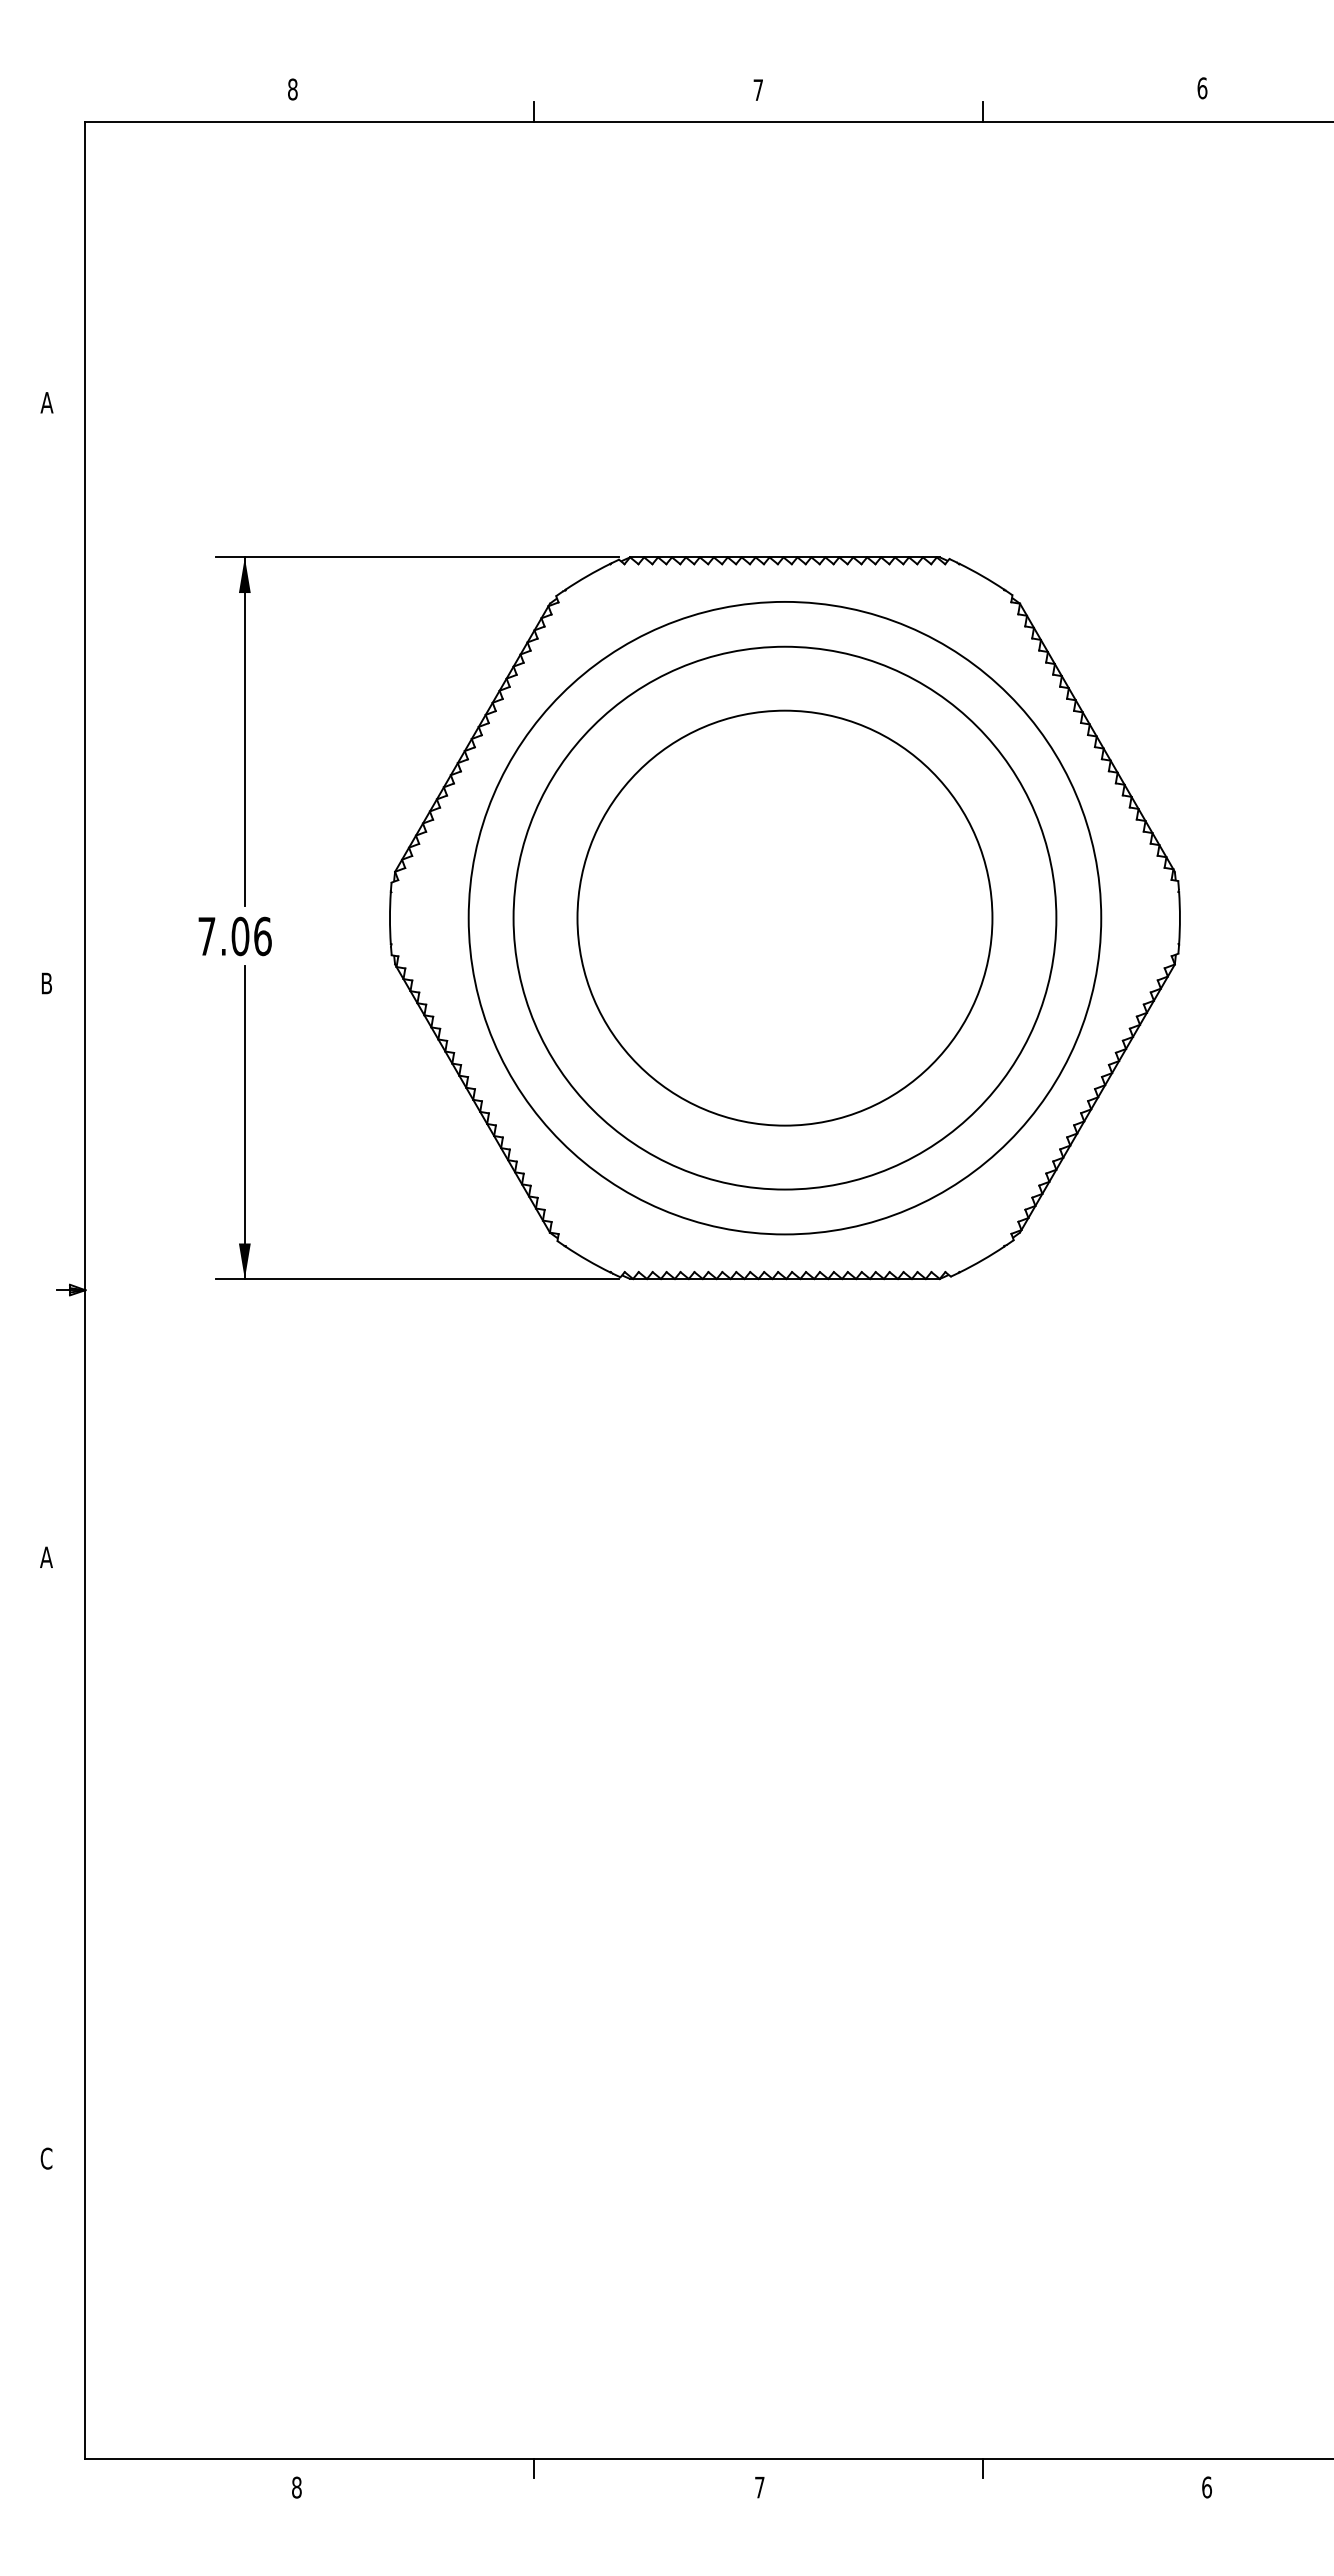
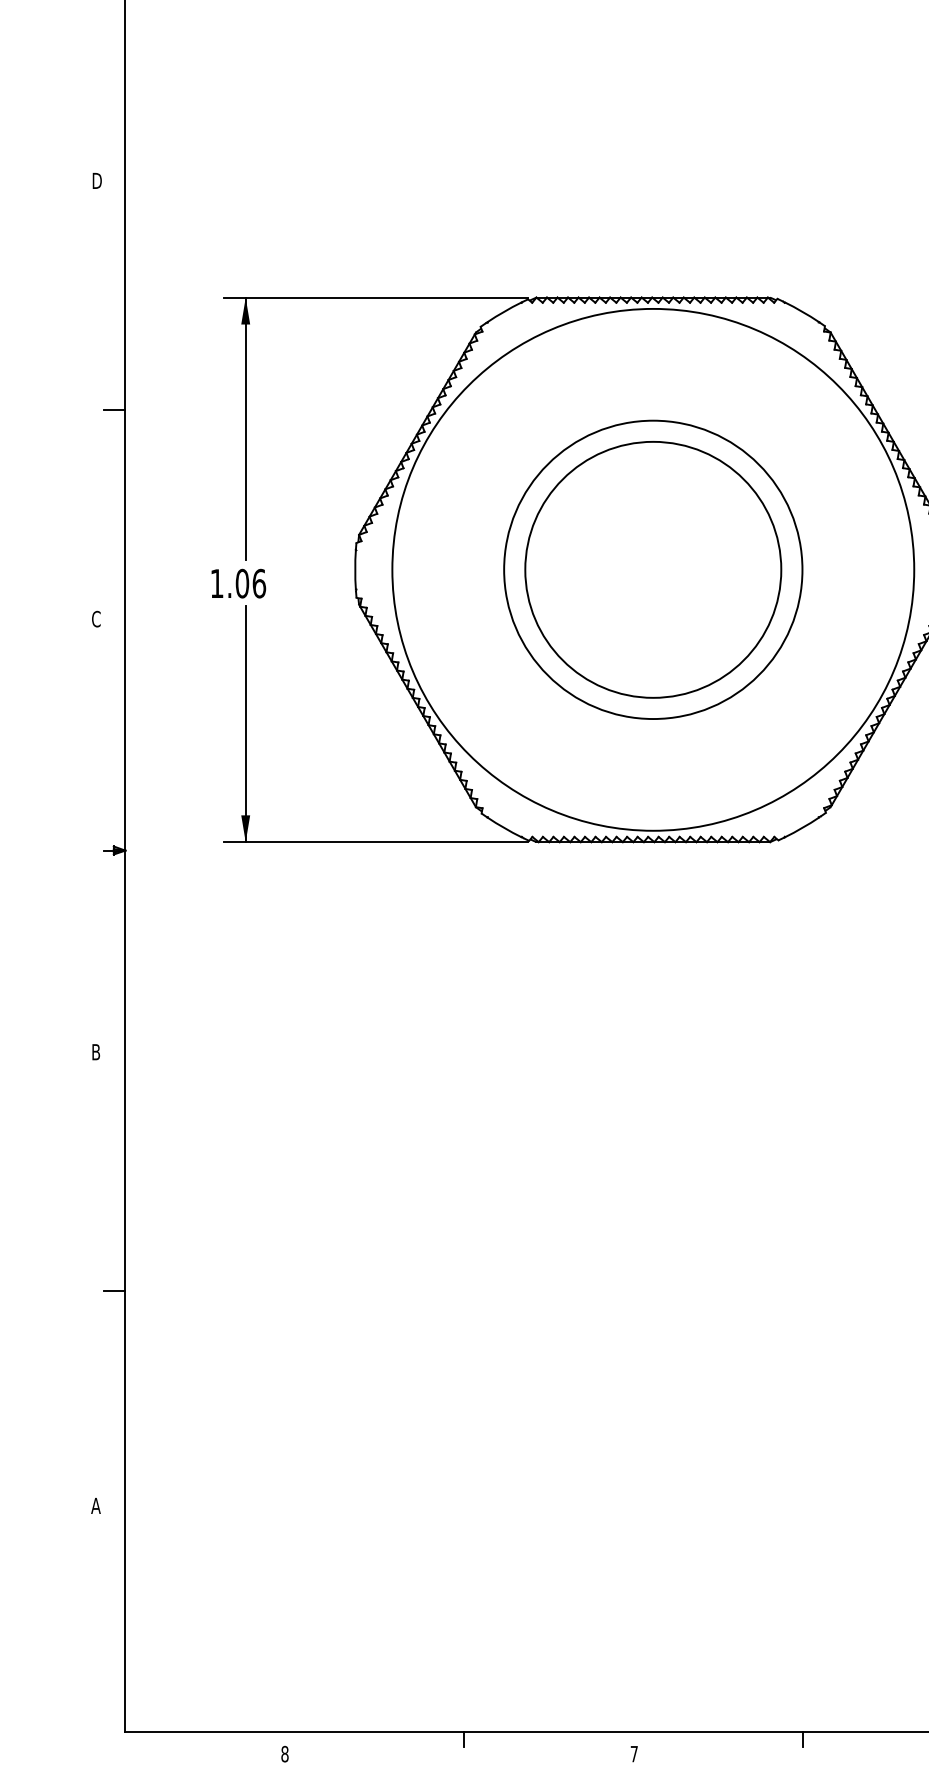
text: (47, 402) -> (96, 180), A -> D
line: (70, 706) -> (114, 410), added
circle: (784, 917) -> (652, 569), size x0.62
circle: (784, 917) -> (652, 569), size x0.62
circle: (784, 917) -> (652, 569), size x1.67
text: (206, 936) -> (216, 583), 7.06 -> 1.06
text: (46, 983) -> (96, 619), B -> C
text: (46, 1556) -> (96, 1051), A -> B
line: (70, 1874) -> (114, 1291), added
text: (46, 2158) -> (96, 1505), C -> A

